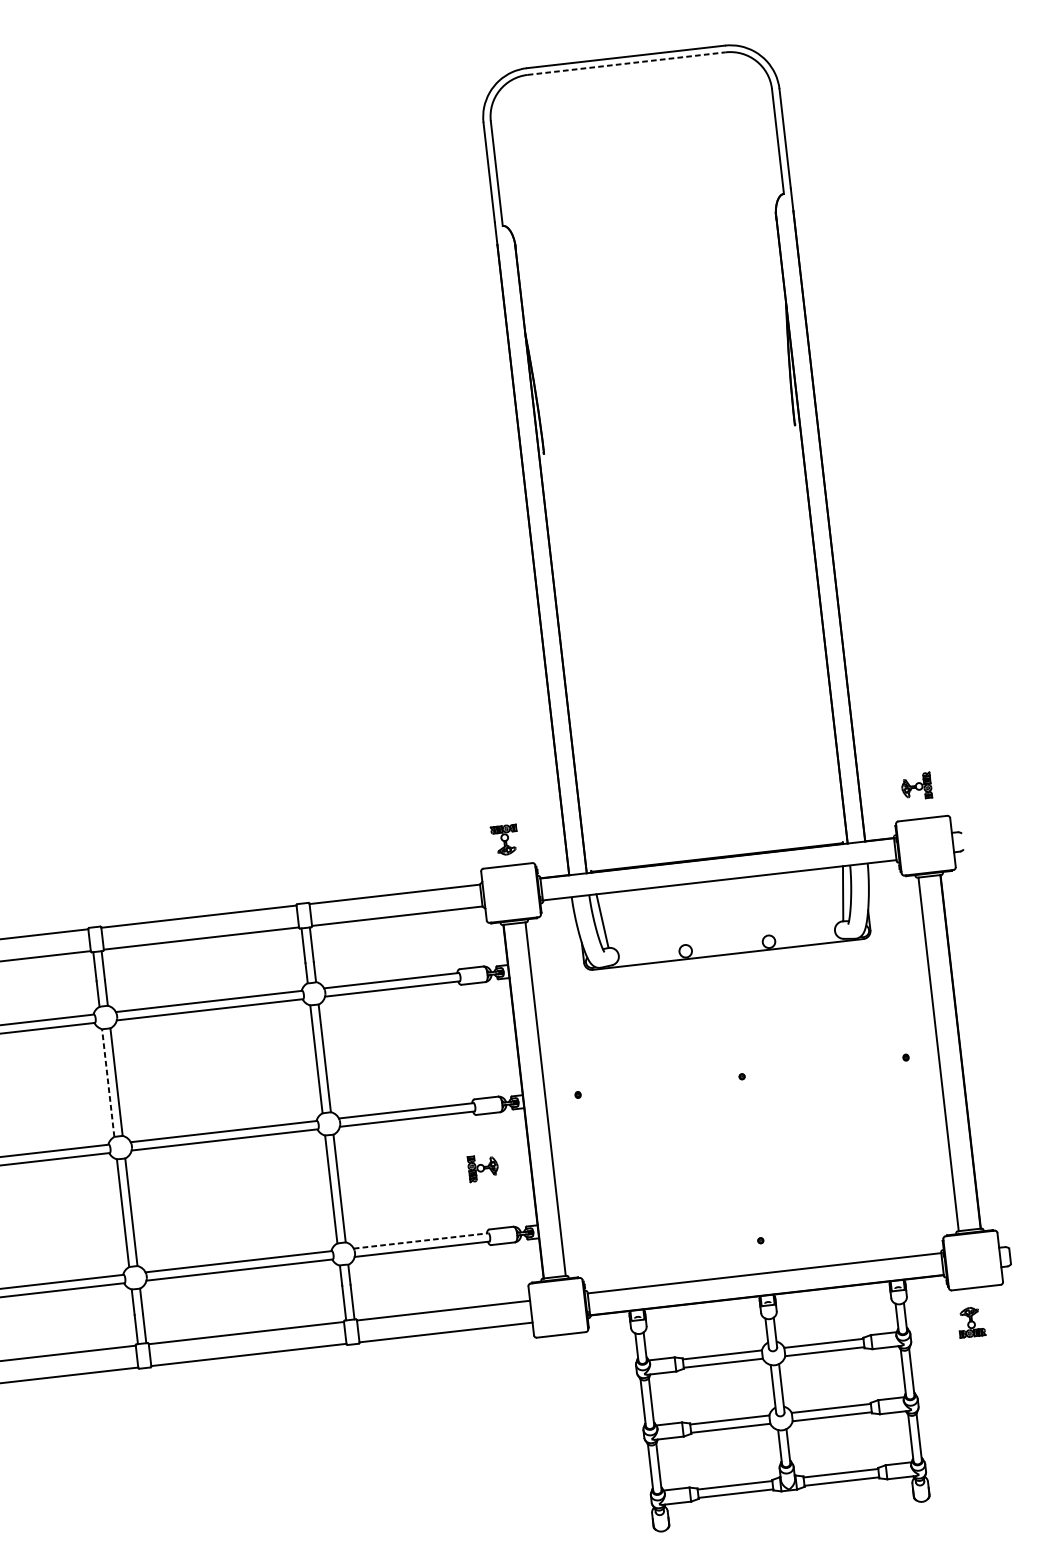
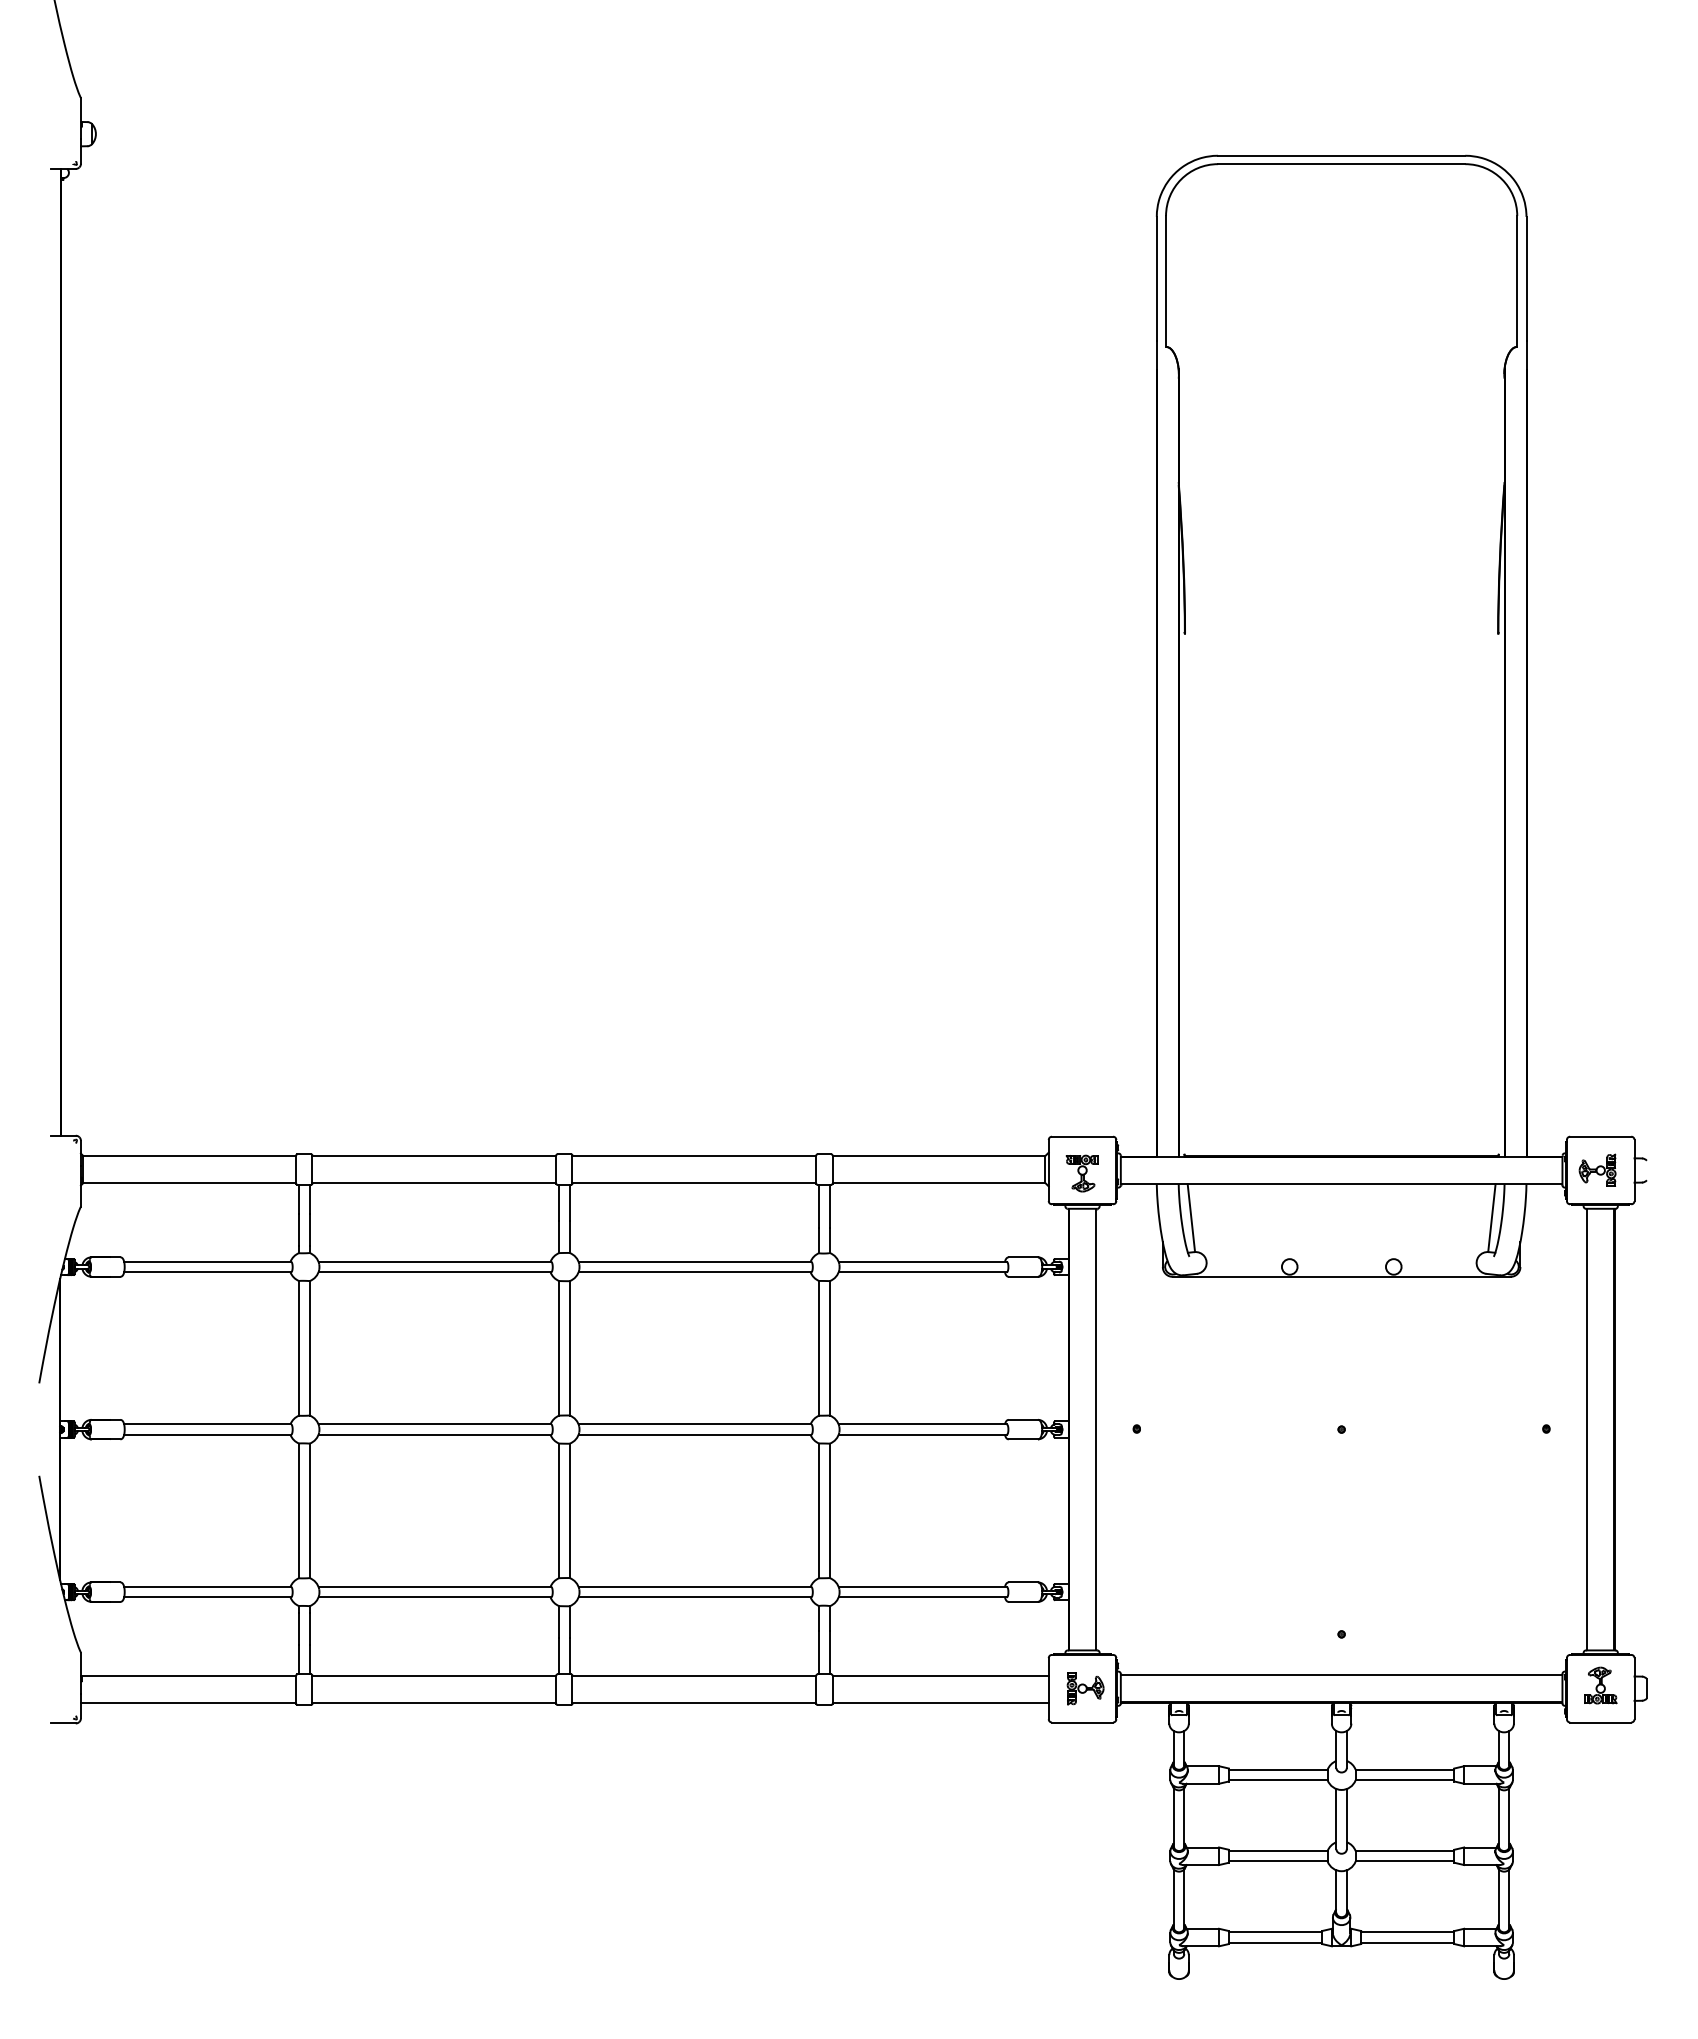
line: (626, 63) -> (1341, 164), dashed -> solid
part: (916, 785) -> (1597, 1169), moved
part: (504, 840) -> (1081, 1173), moved
line: (108, 1082) -> (559, 1347), dashed -> solid
part: (483, 1167) -> (1085, 1688), moved
line: (421, 1240) -> (923, 1586), dashed -> solid
part: (971, 1322) -> (1600, 1685), moved

